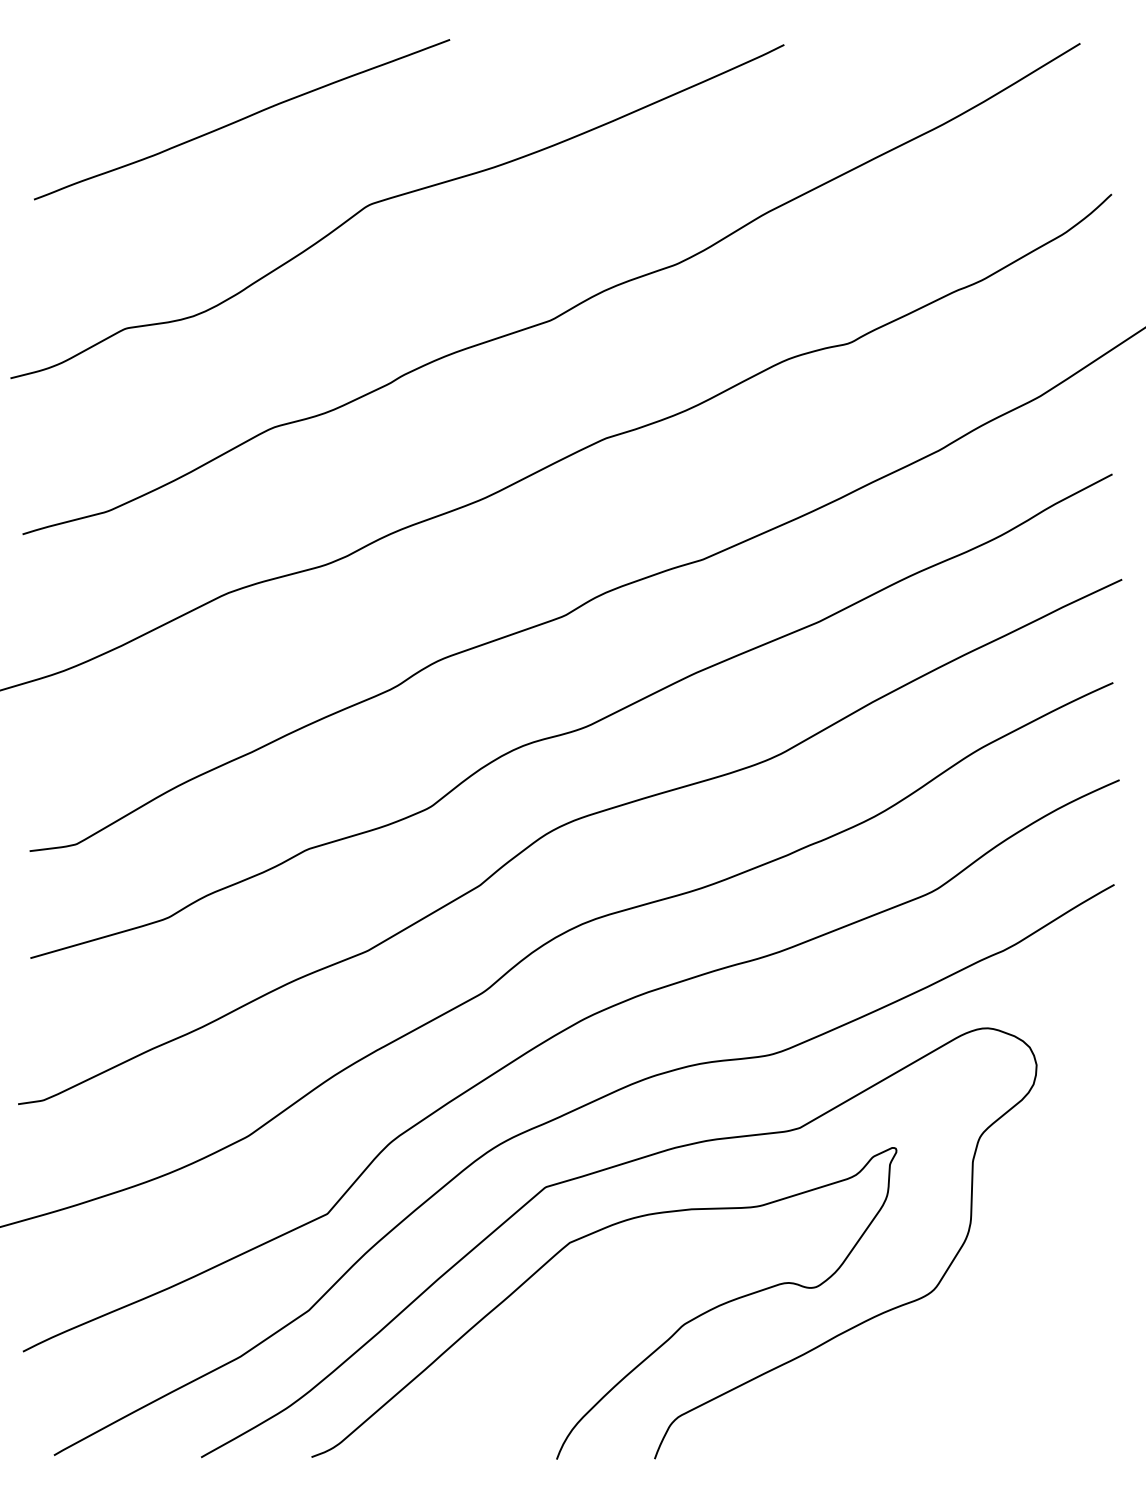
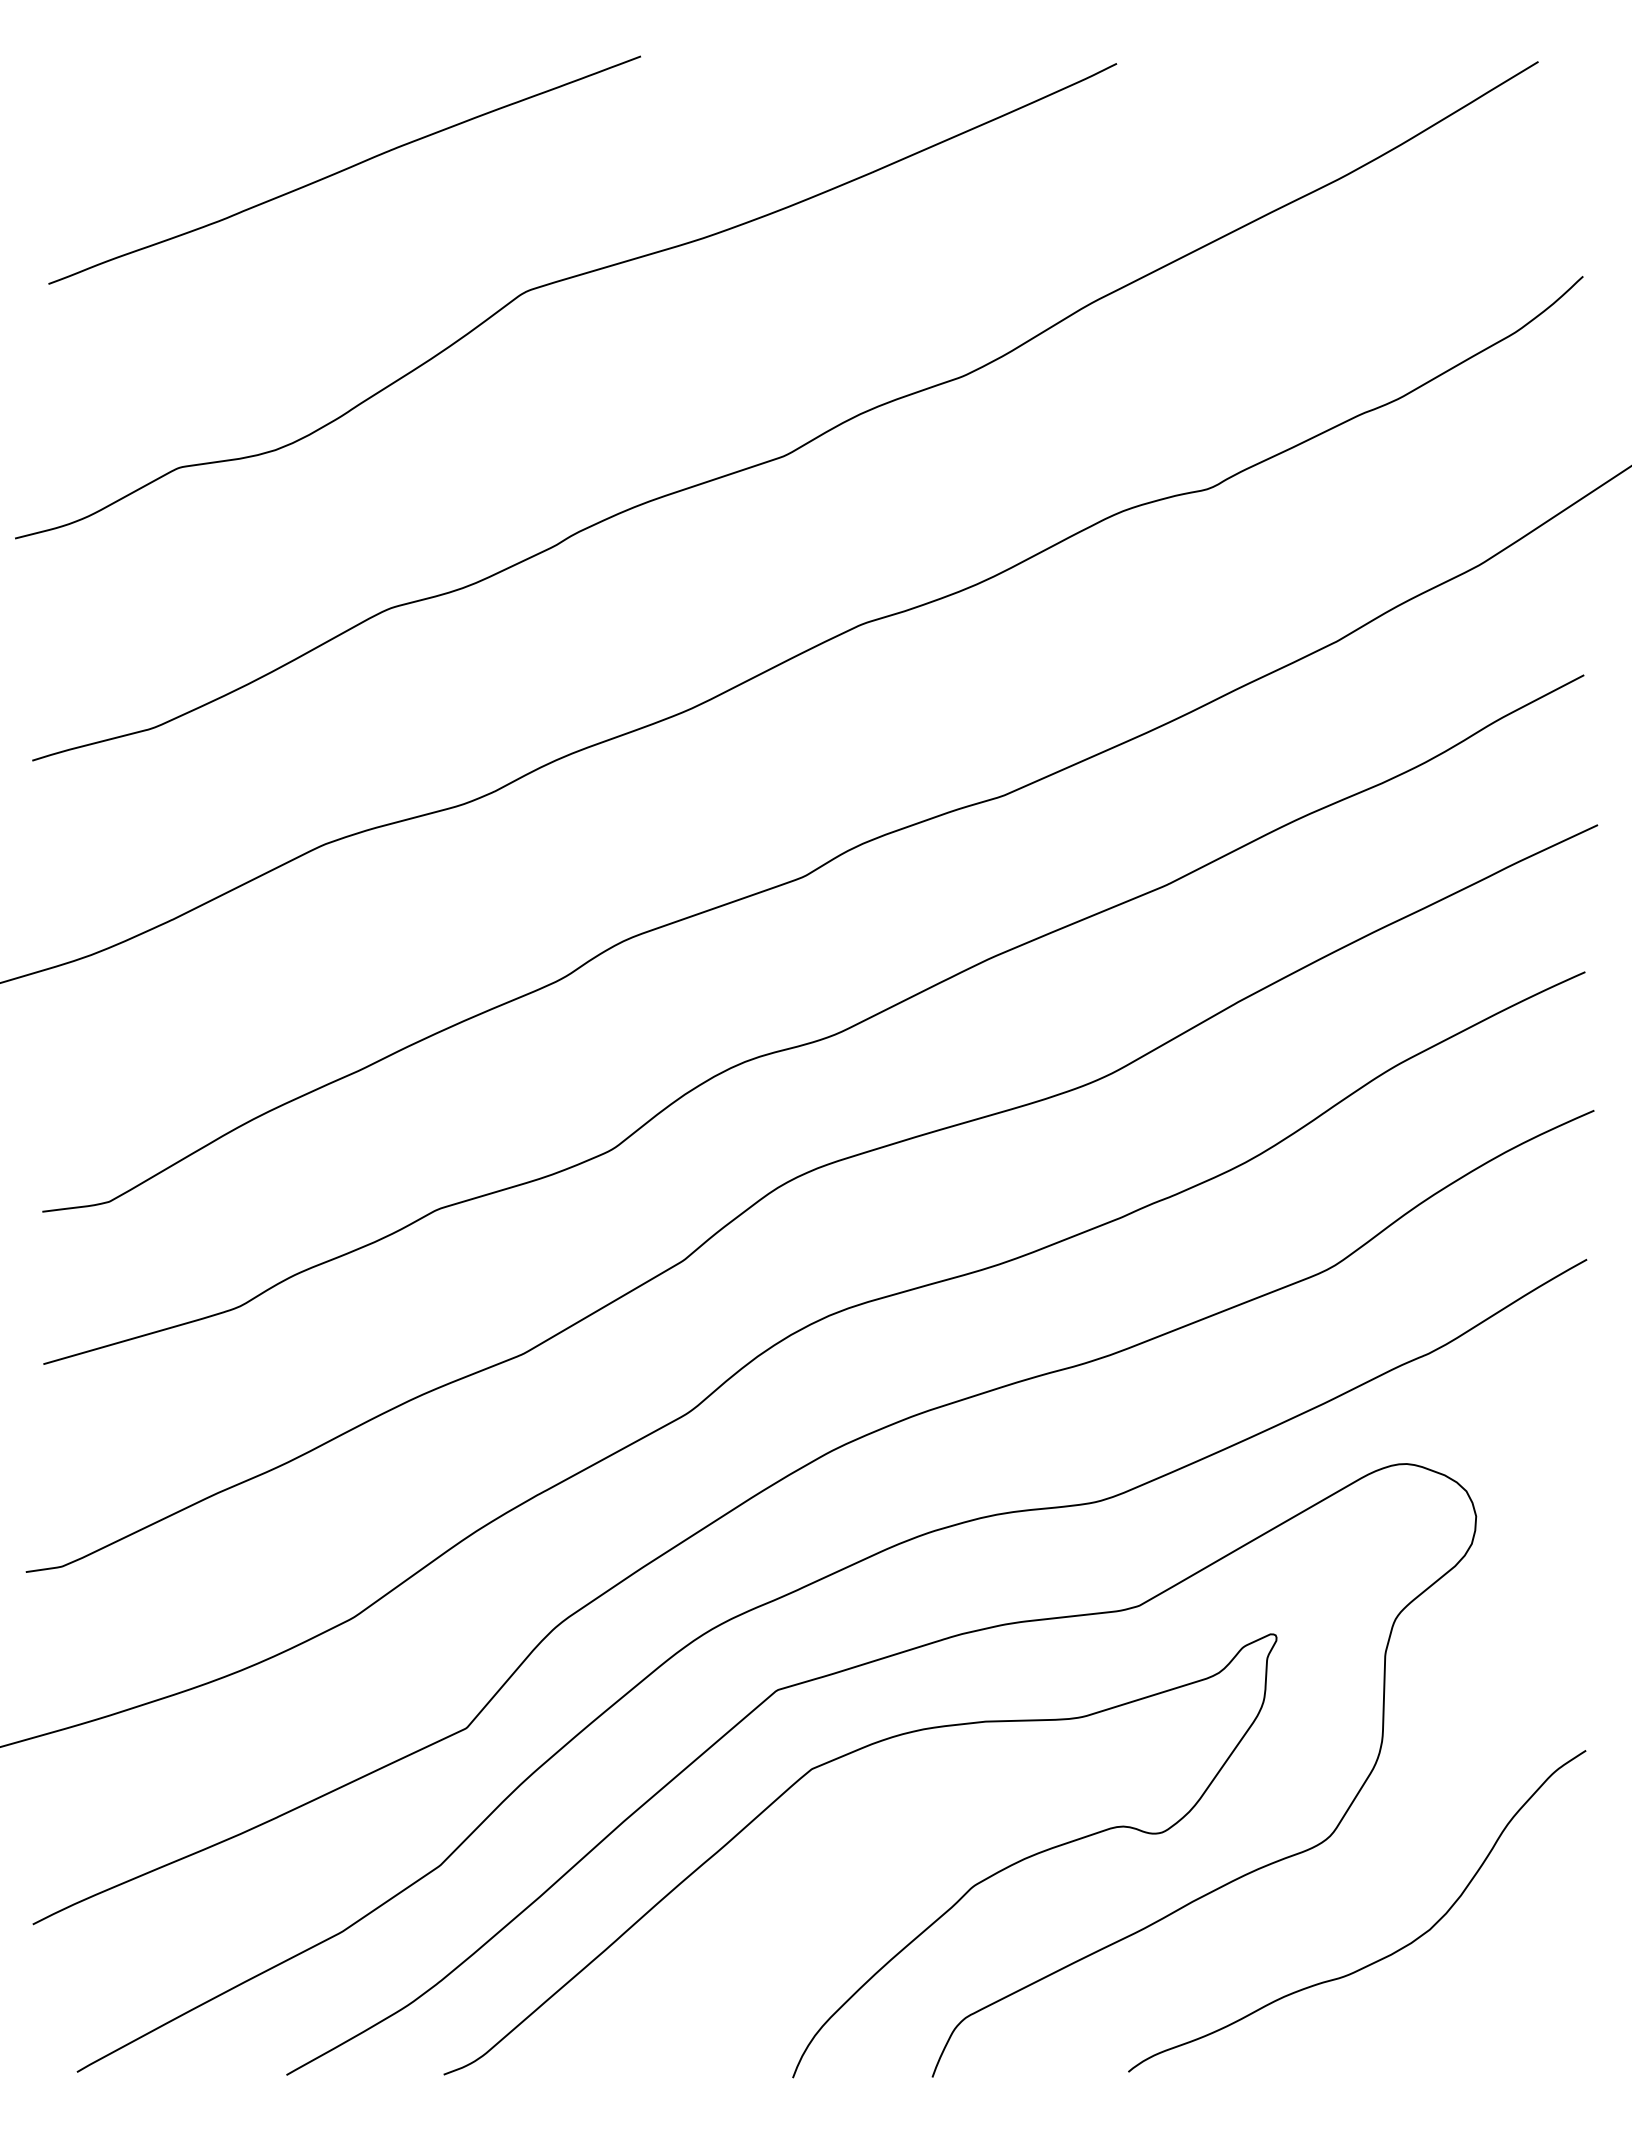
curve: (969, 1375) -> (1380, 1958), added

